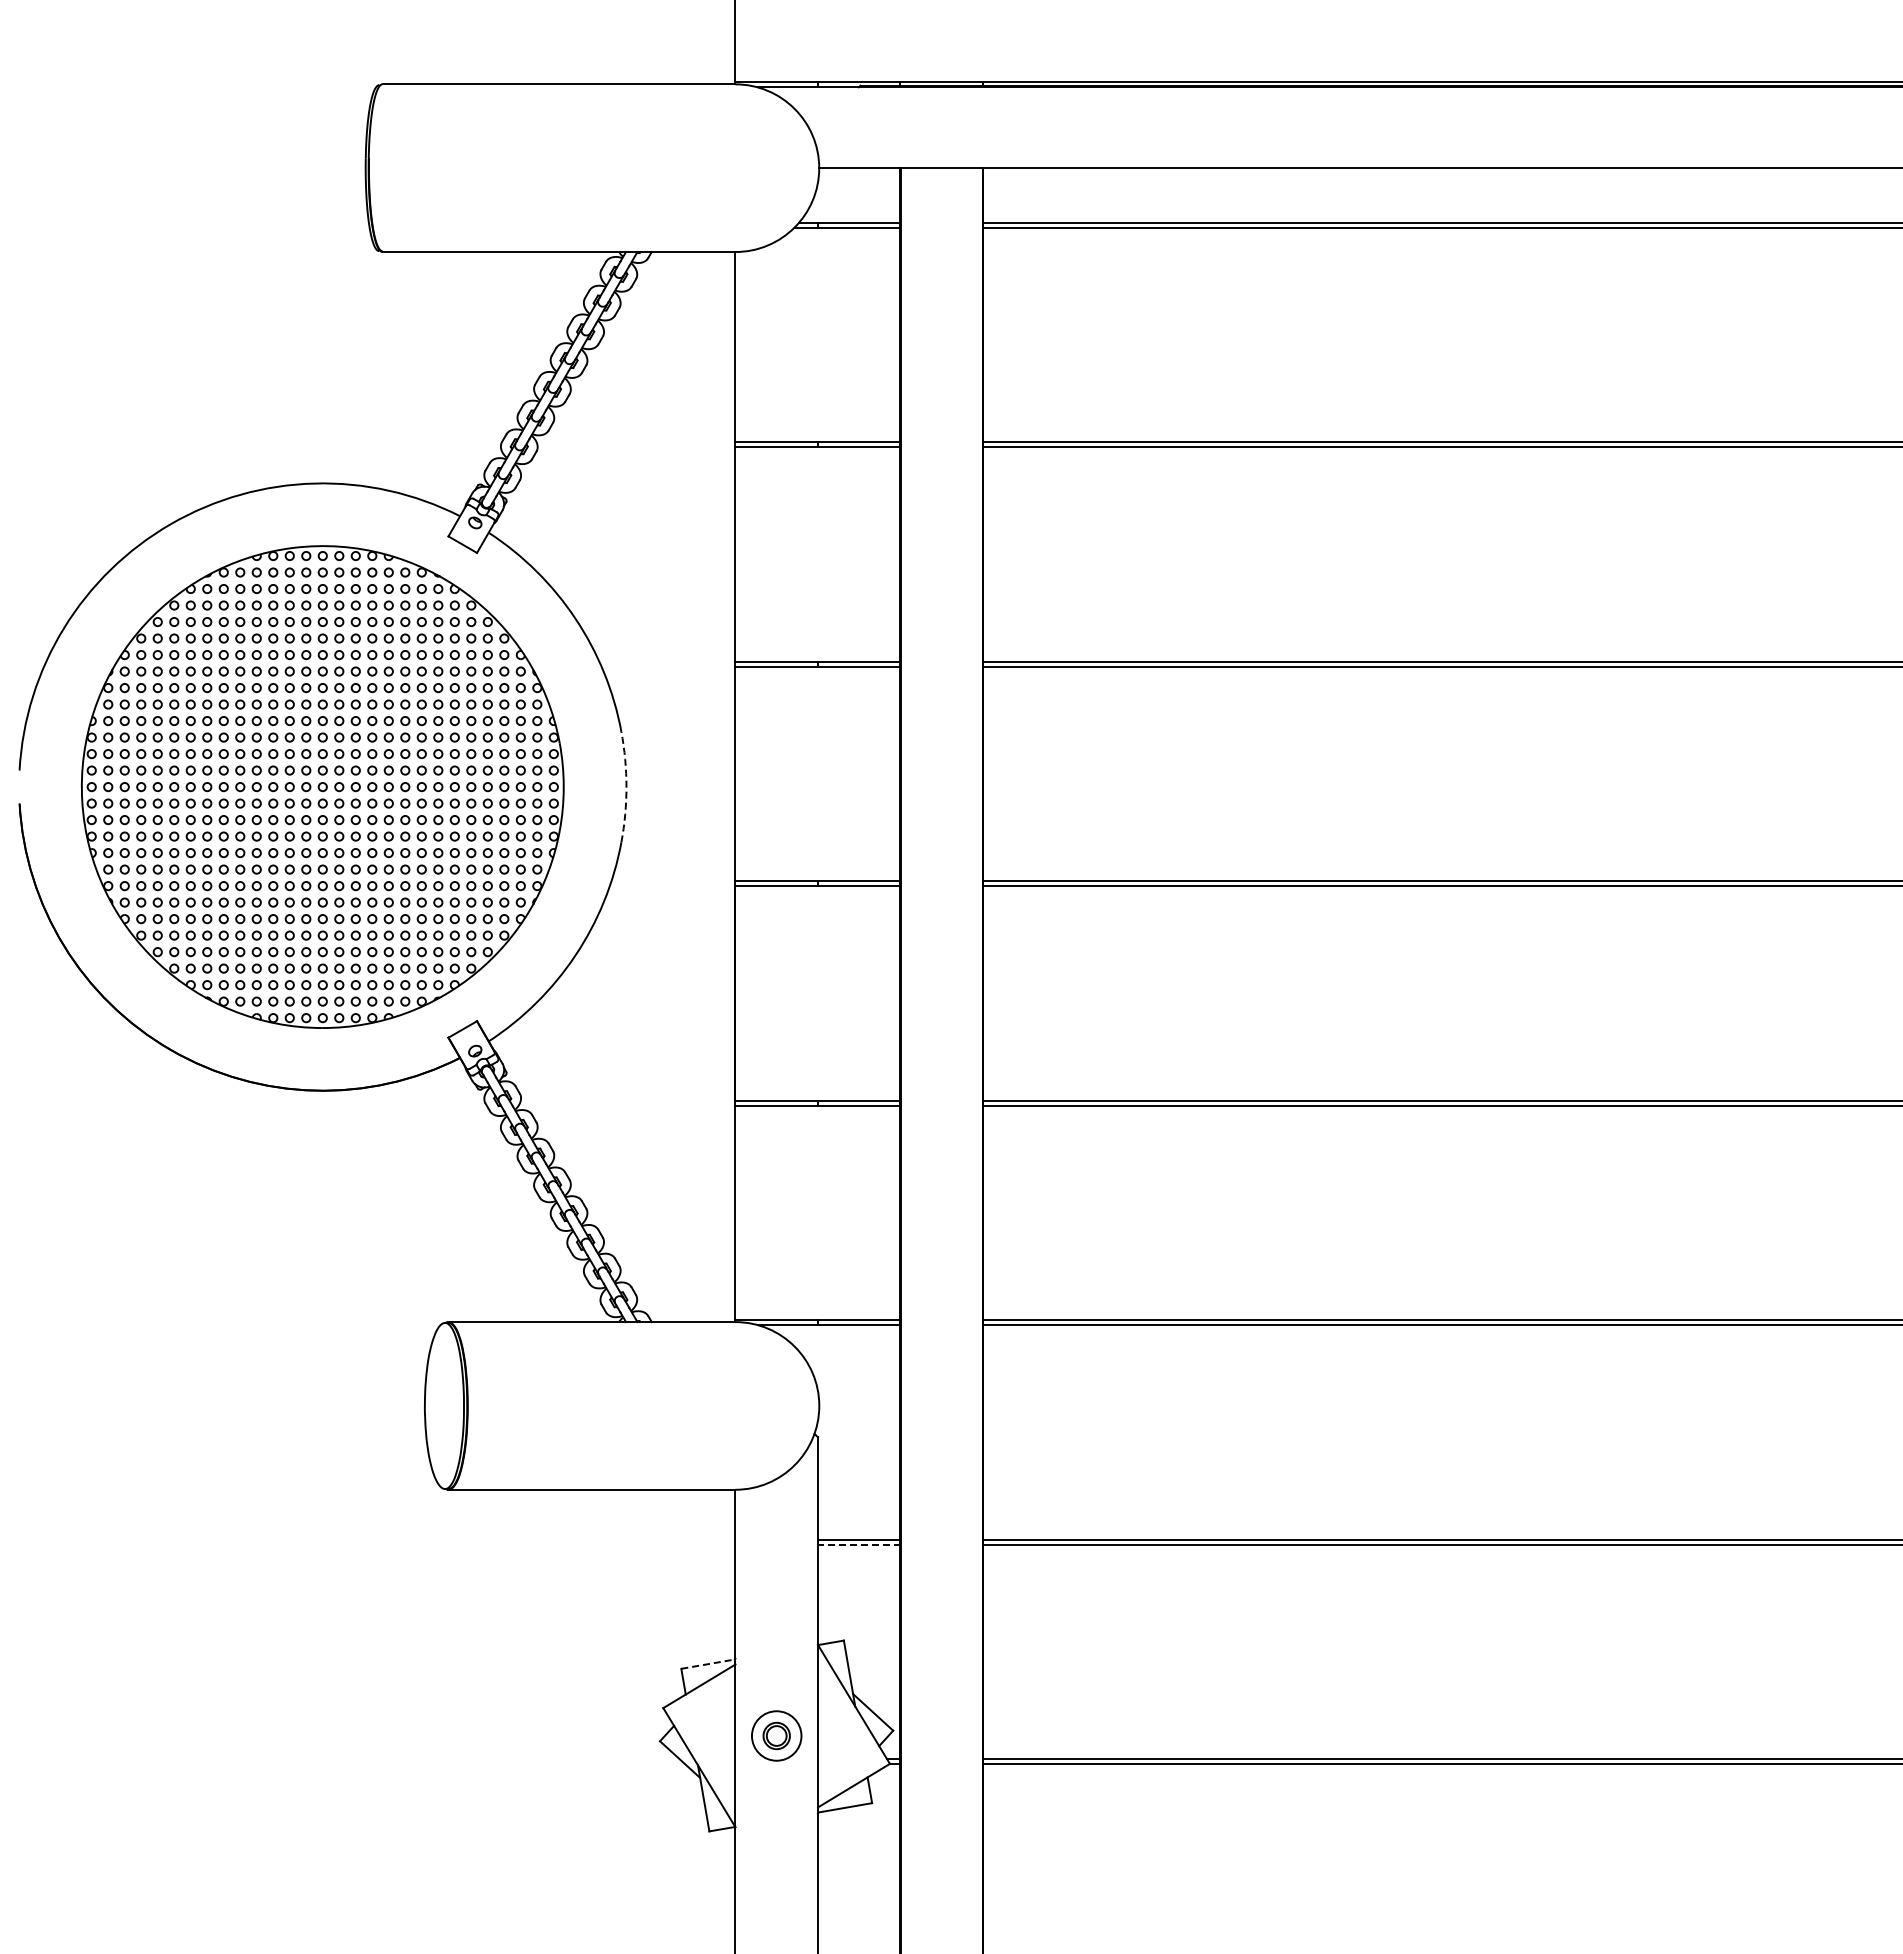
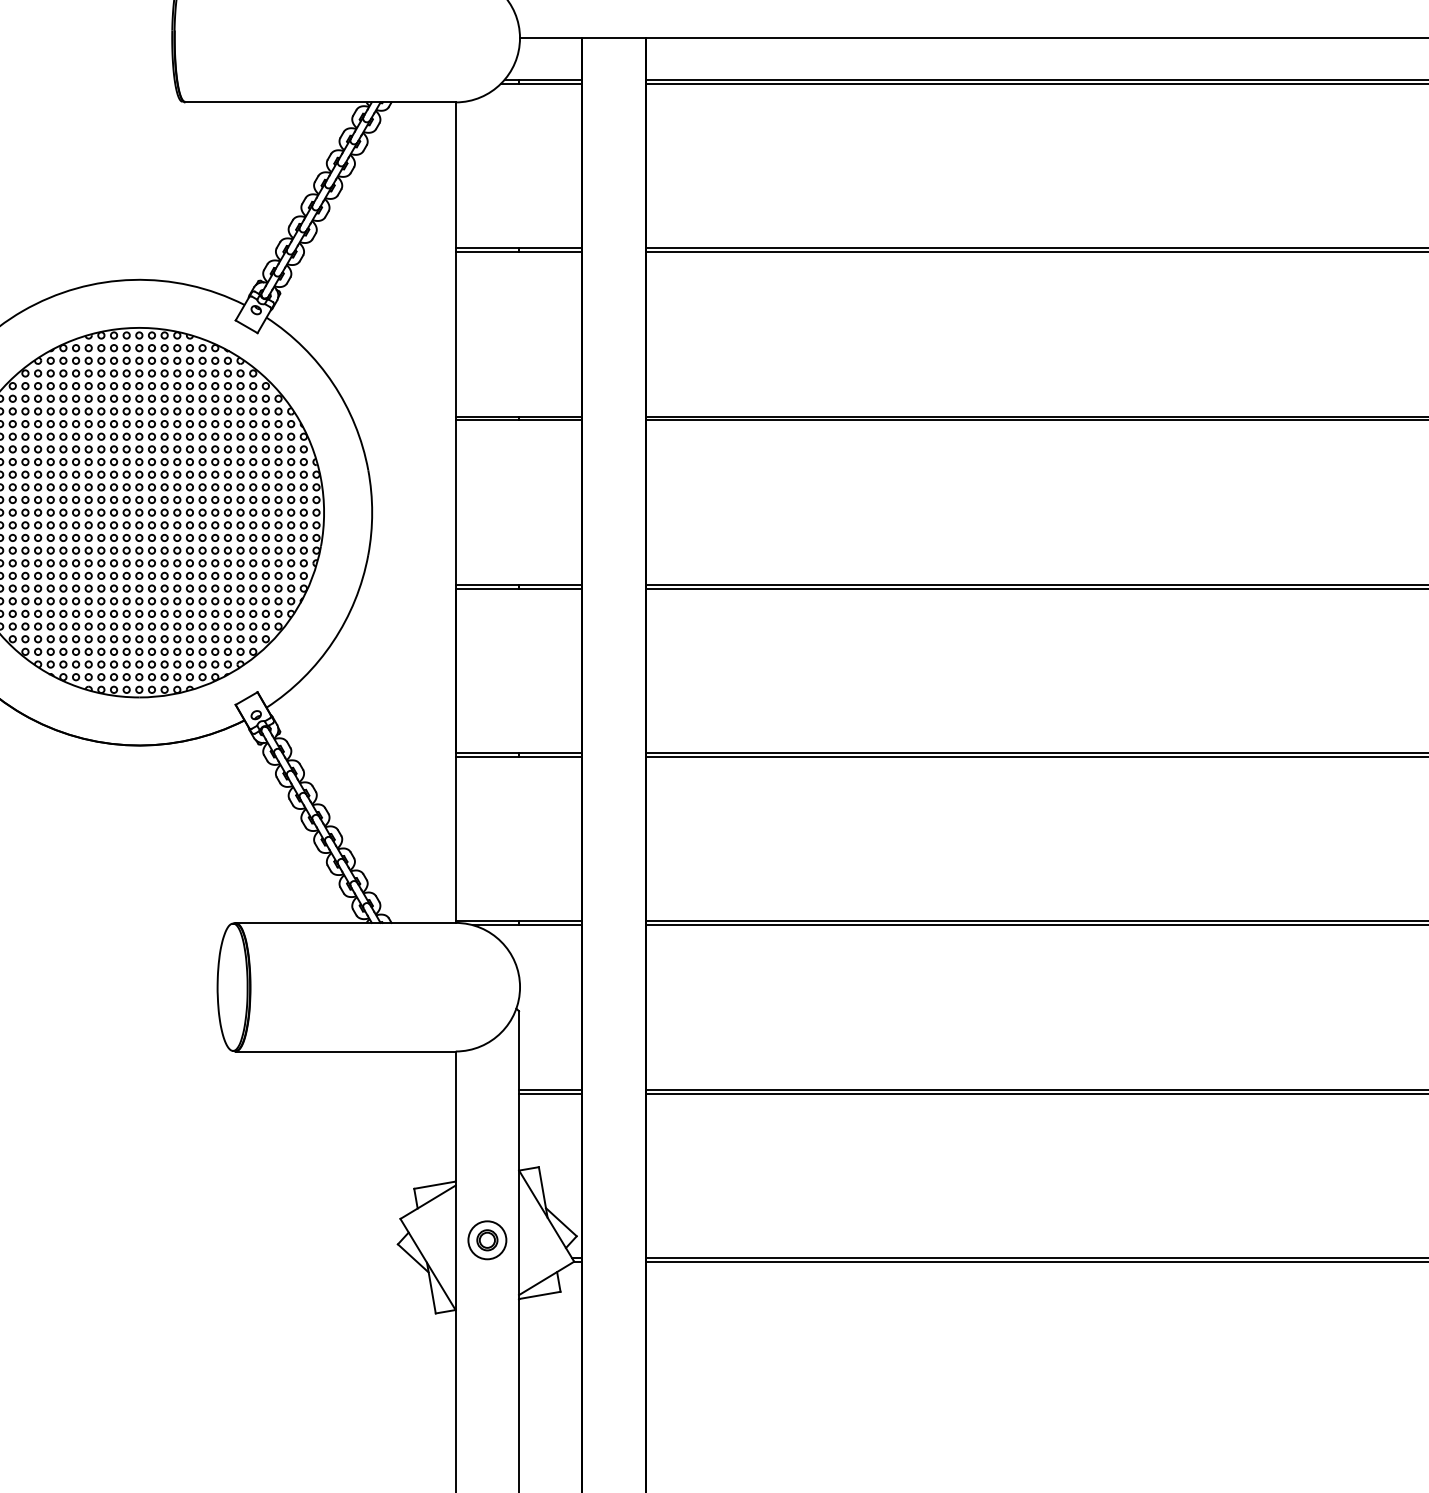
arc: (626, 787) -> (372, 513), dashed -> solid
line: (858, 1544) -> (550, 1093), dashed -> solid
line: (708, 1664) -> (435, 1185), dashed -> solid

